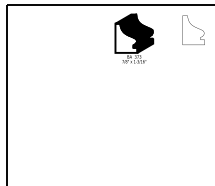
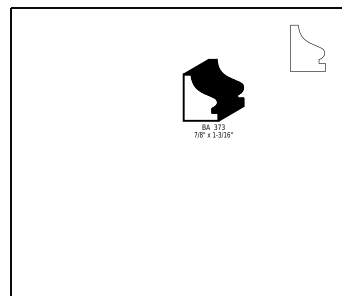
part: (134, 38) -> (213, 97), moved

